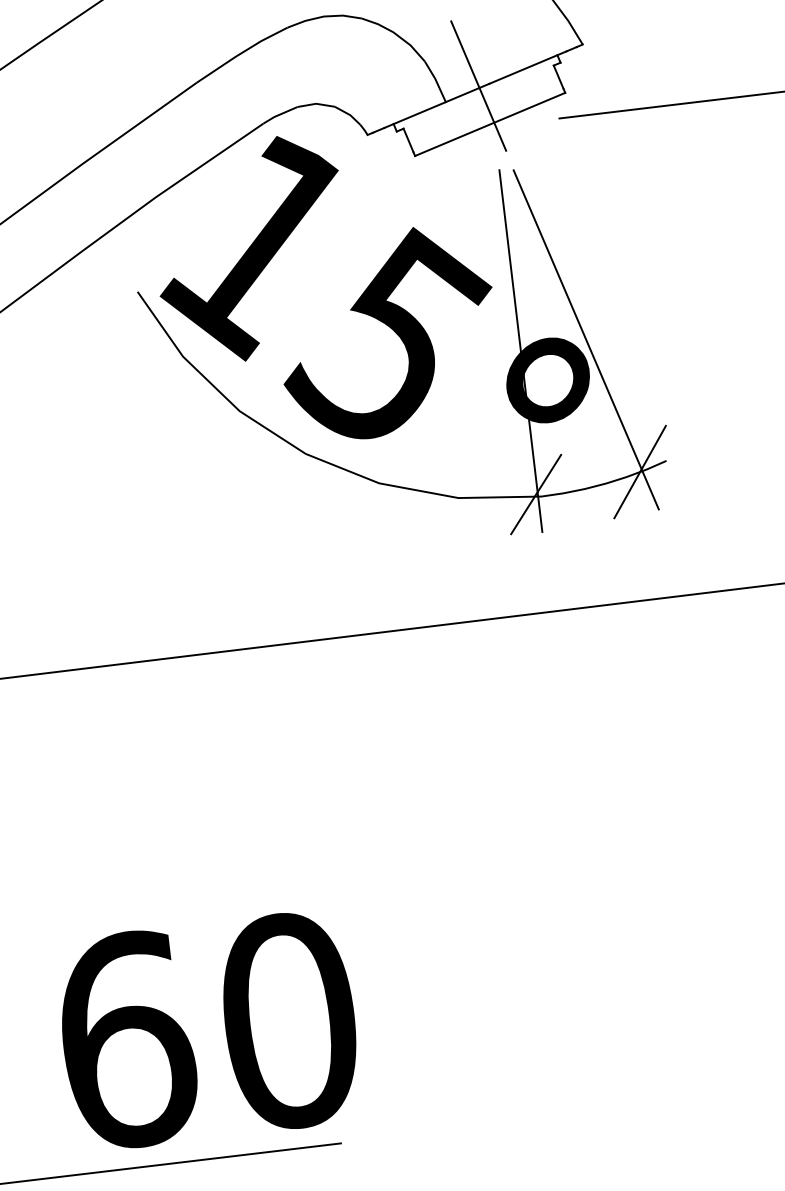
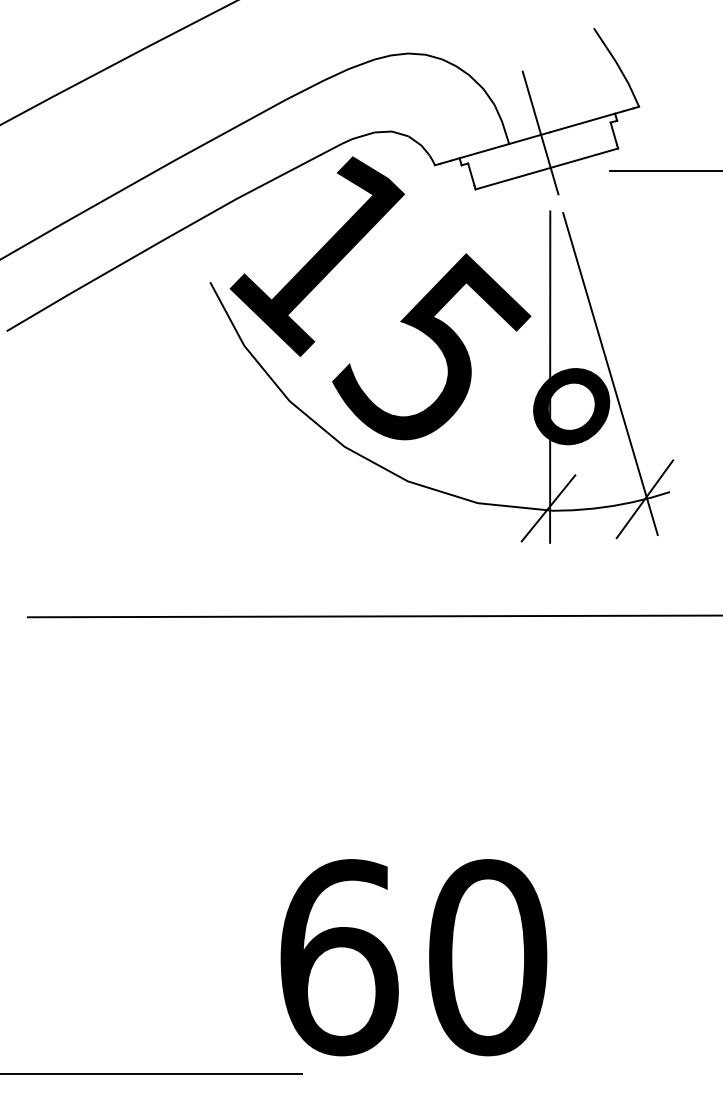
text: (208, 1030) -> (413, 957), moved

